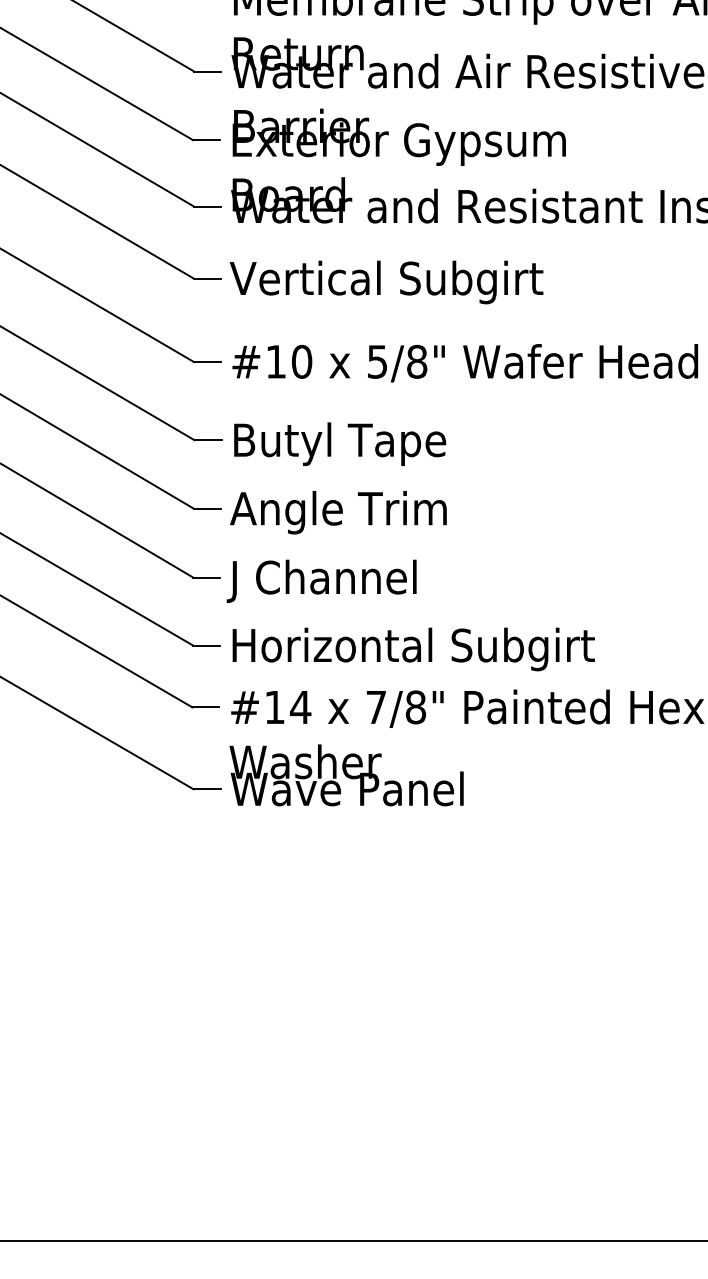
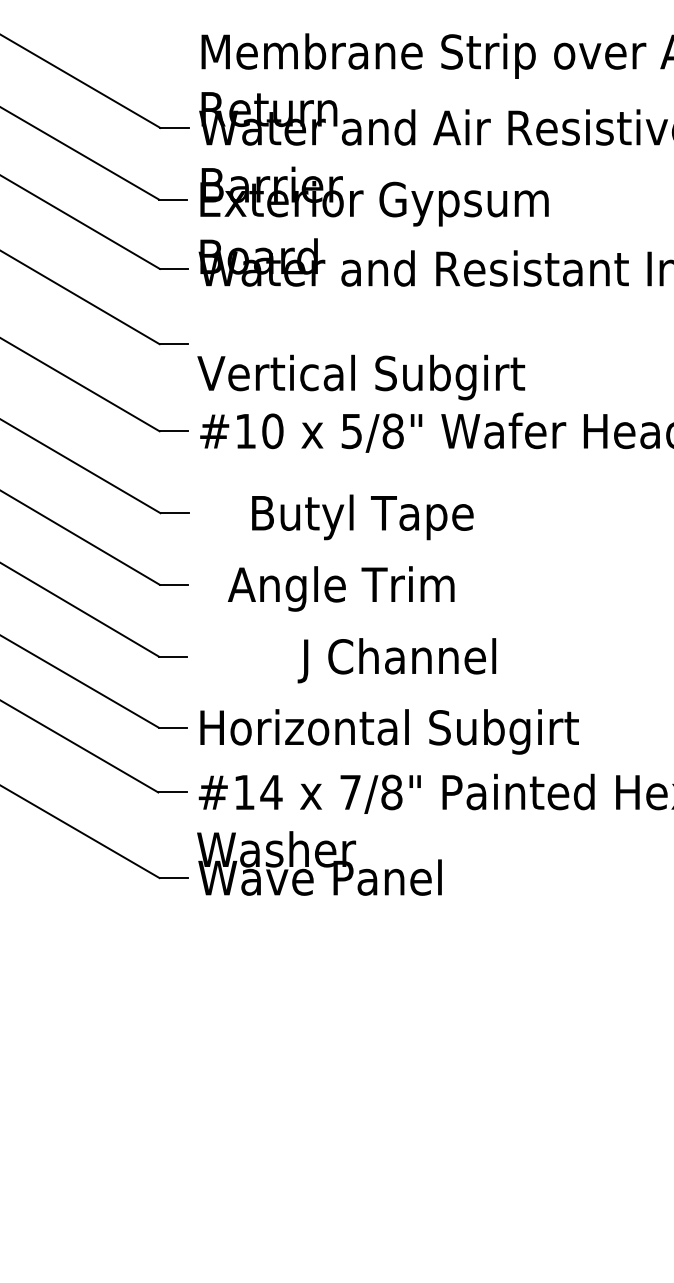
text: (386, 282) -> (361, 377), moved
text: (340, 443) -> (363, 516), moved
text: (338, 512) -> (341, 588), moved
text: (321, 580) -> (396, 659), moved

